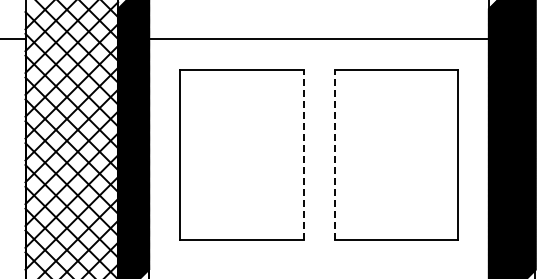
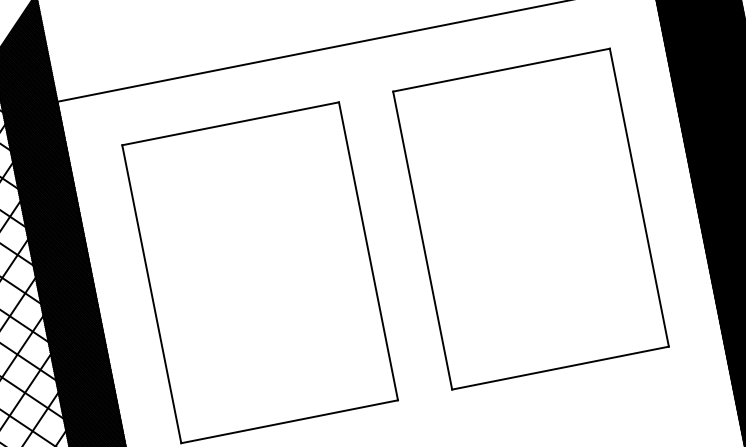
line: (303, 155) -> (368, 252), dashed -> solid
line: (334, 155) -> (422, 241), dashed -> solid

